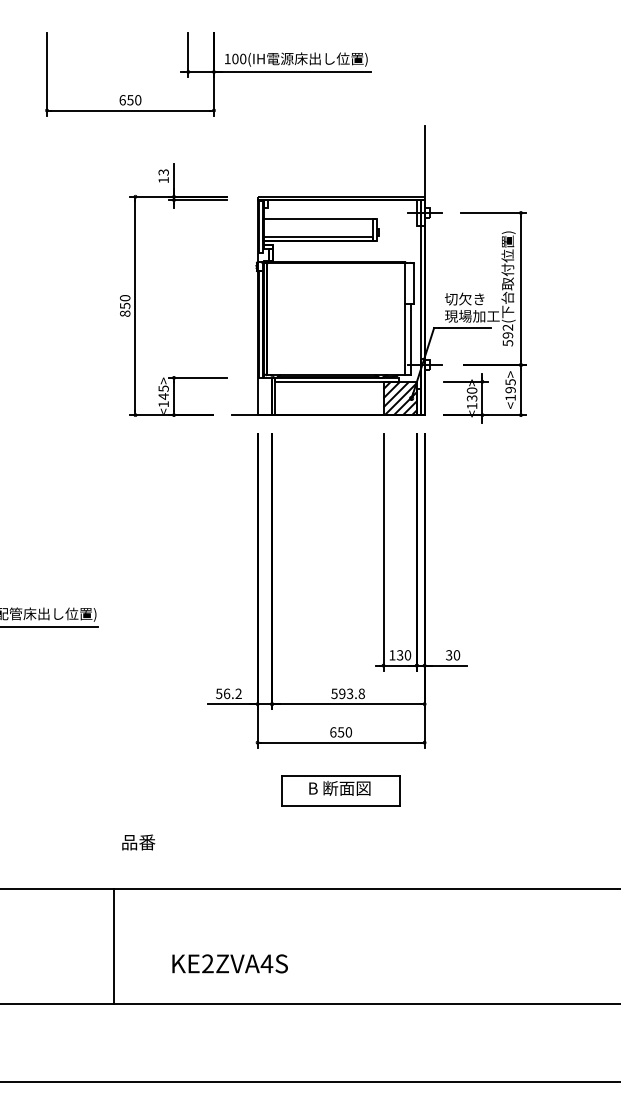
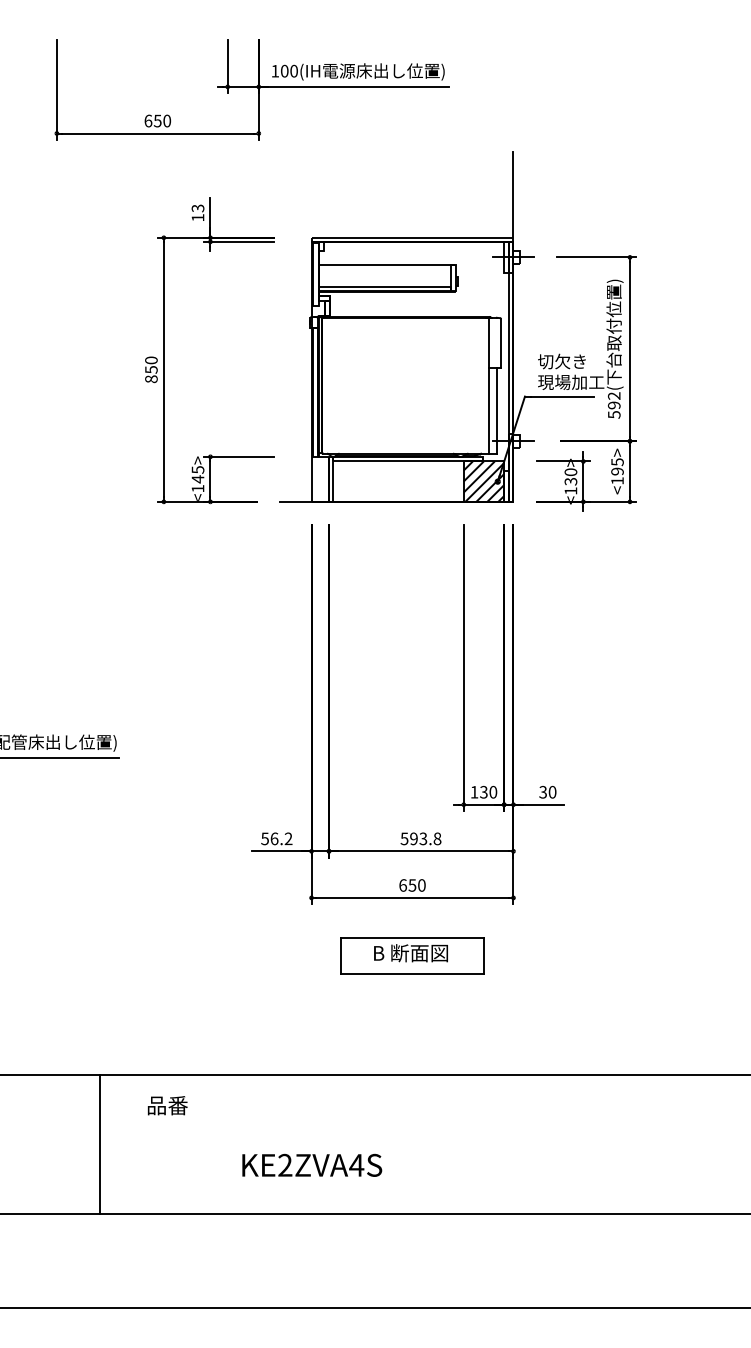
text: (138, 842) -> (167, 1105), moved
line: (114, 946) -> (99, 1144), moved
text: (229, 963) -> (311, 1164), moved

